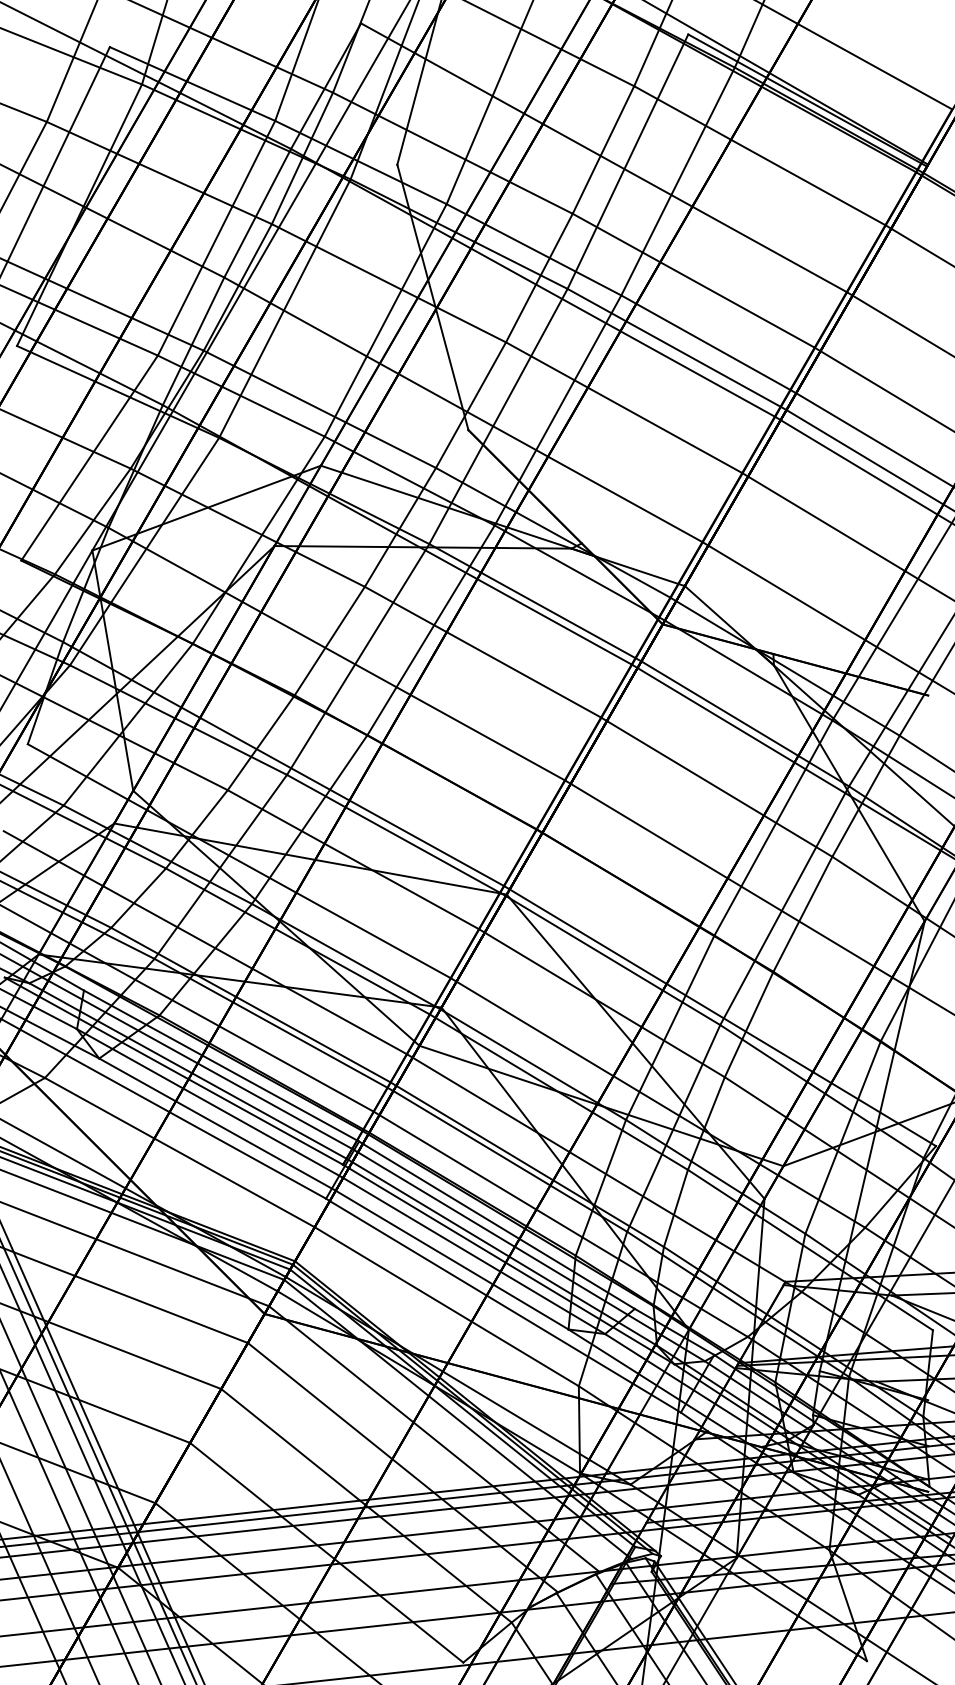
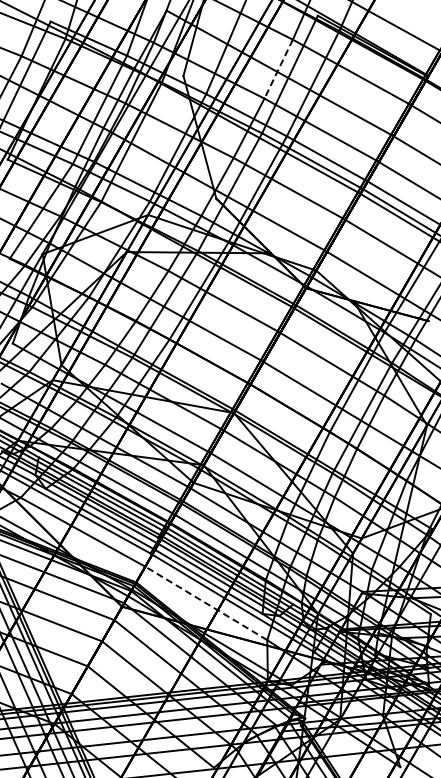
line: (603, 150) -> (278, 69), solid -> dashed
line: (445, 1306) -> (205, 603), solid -> dashed

